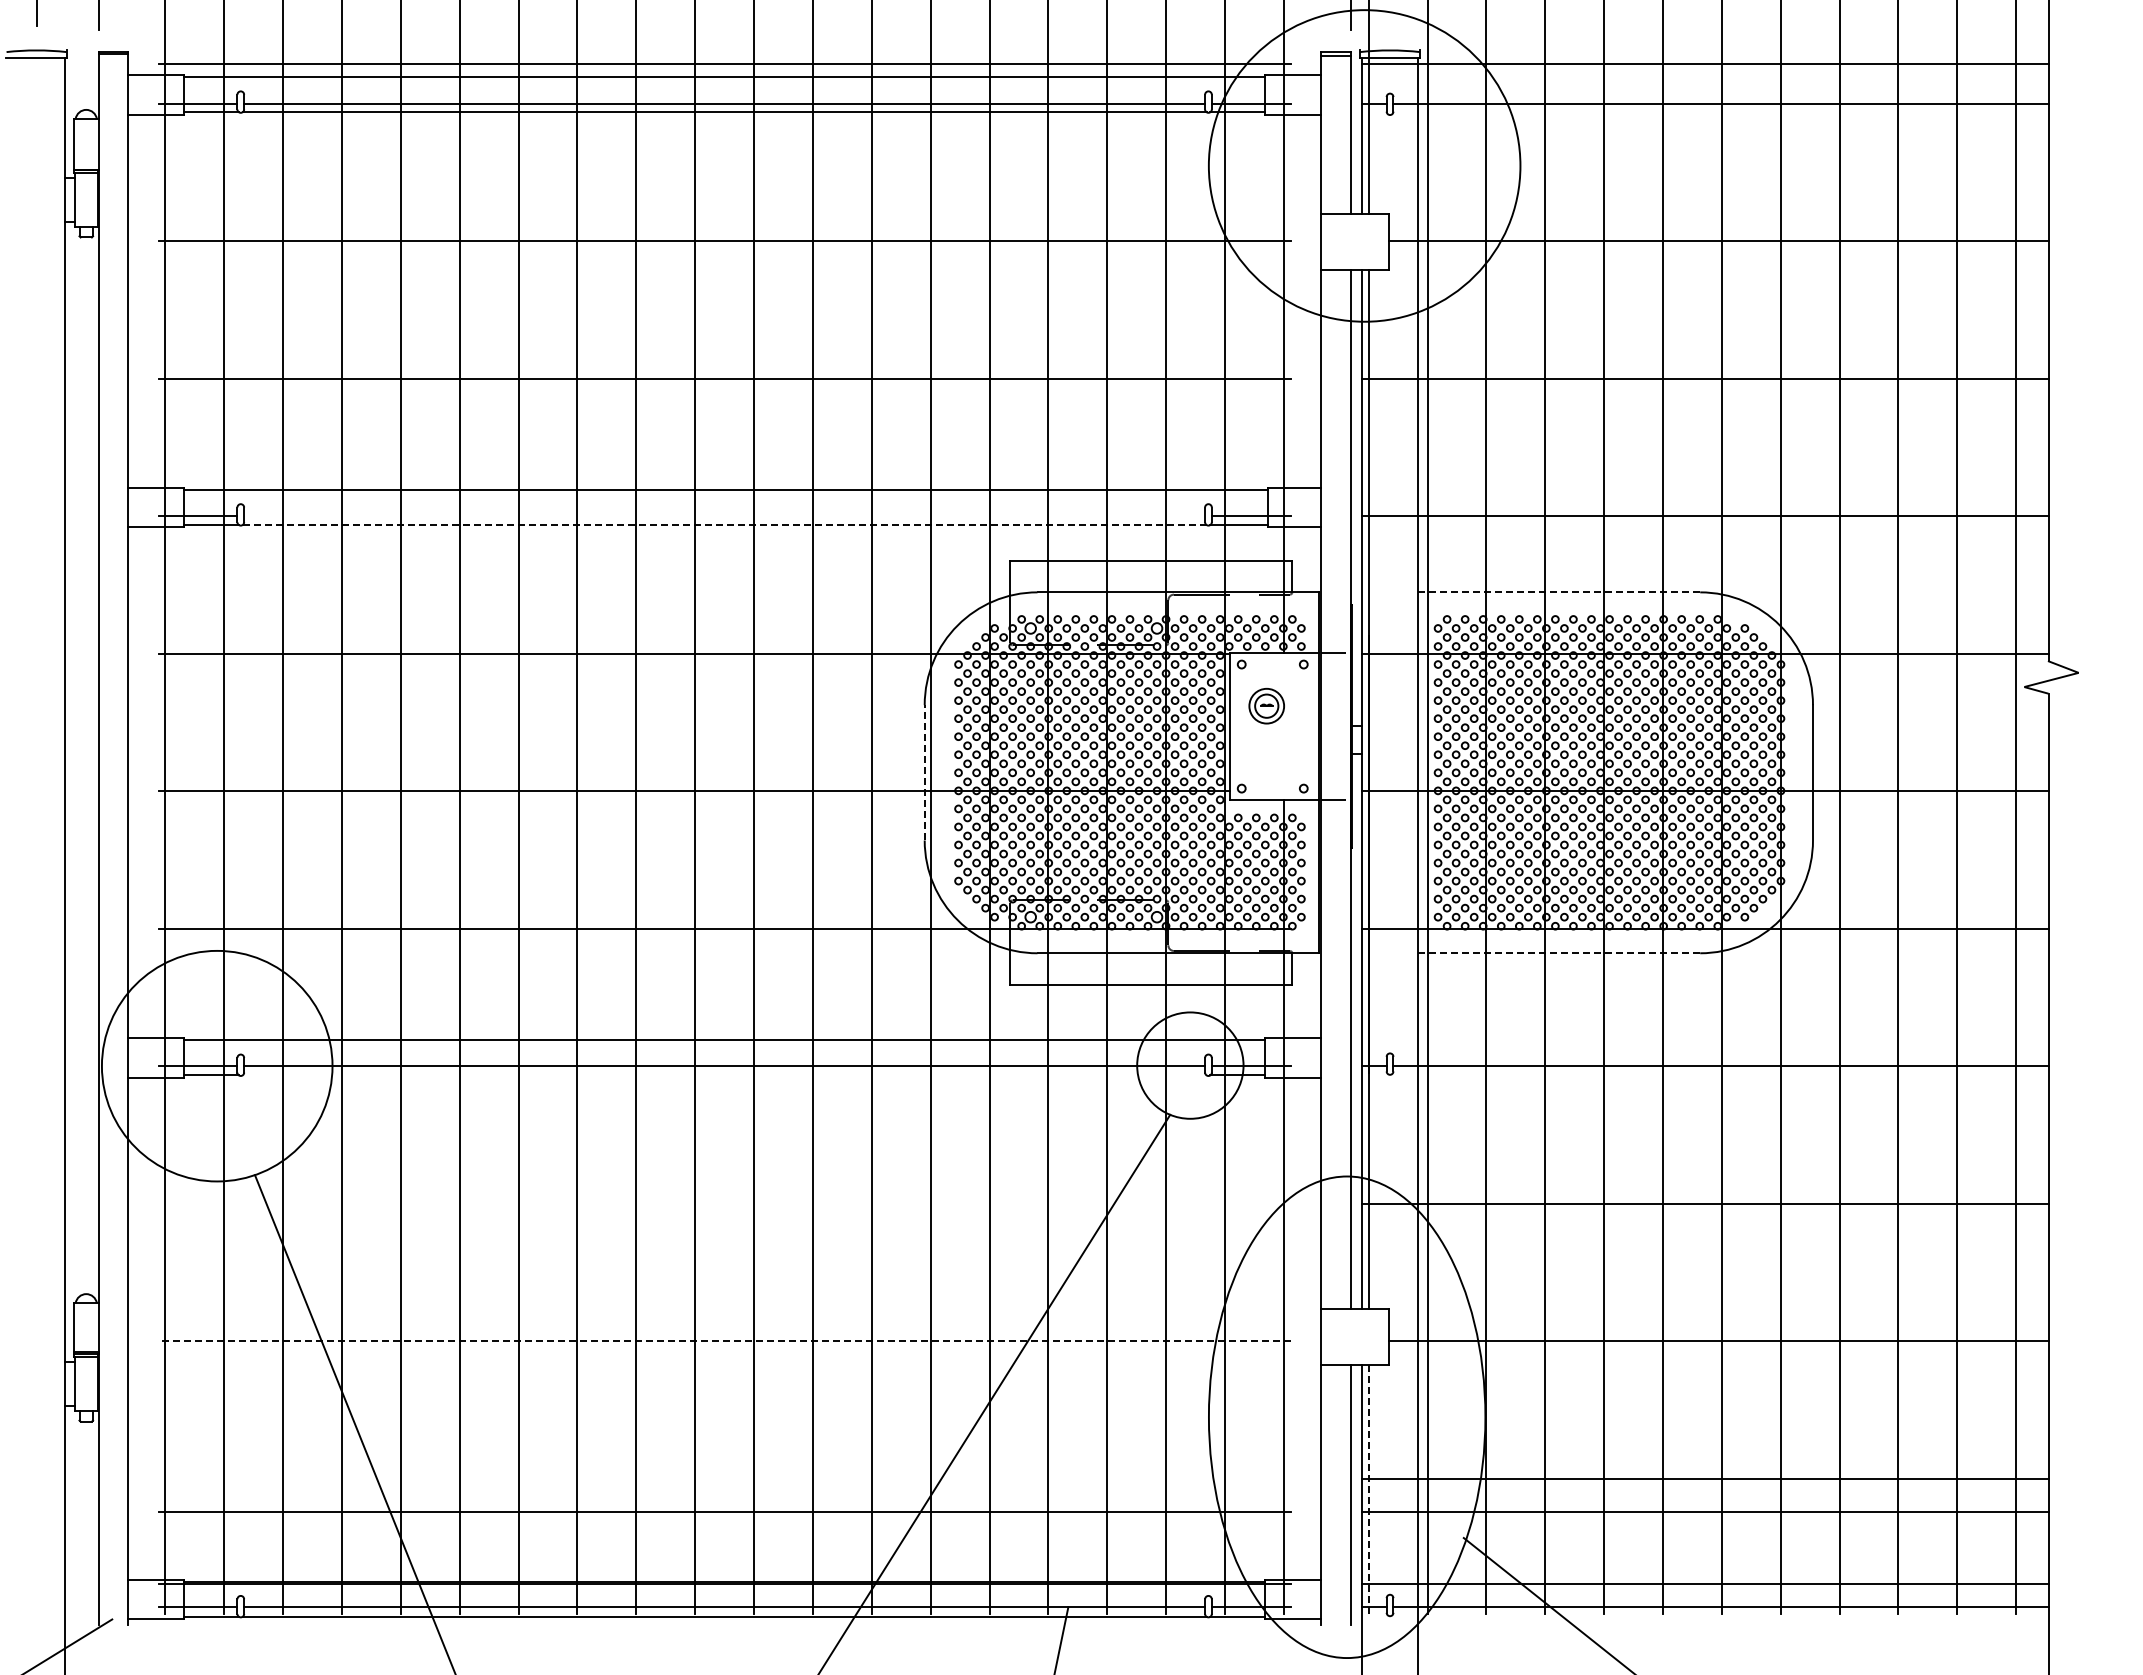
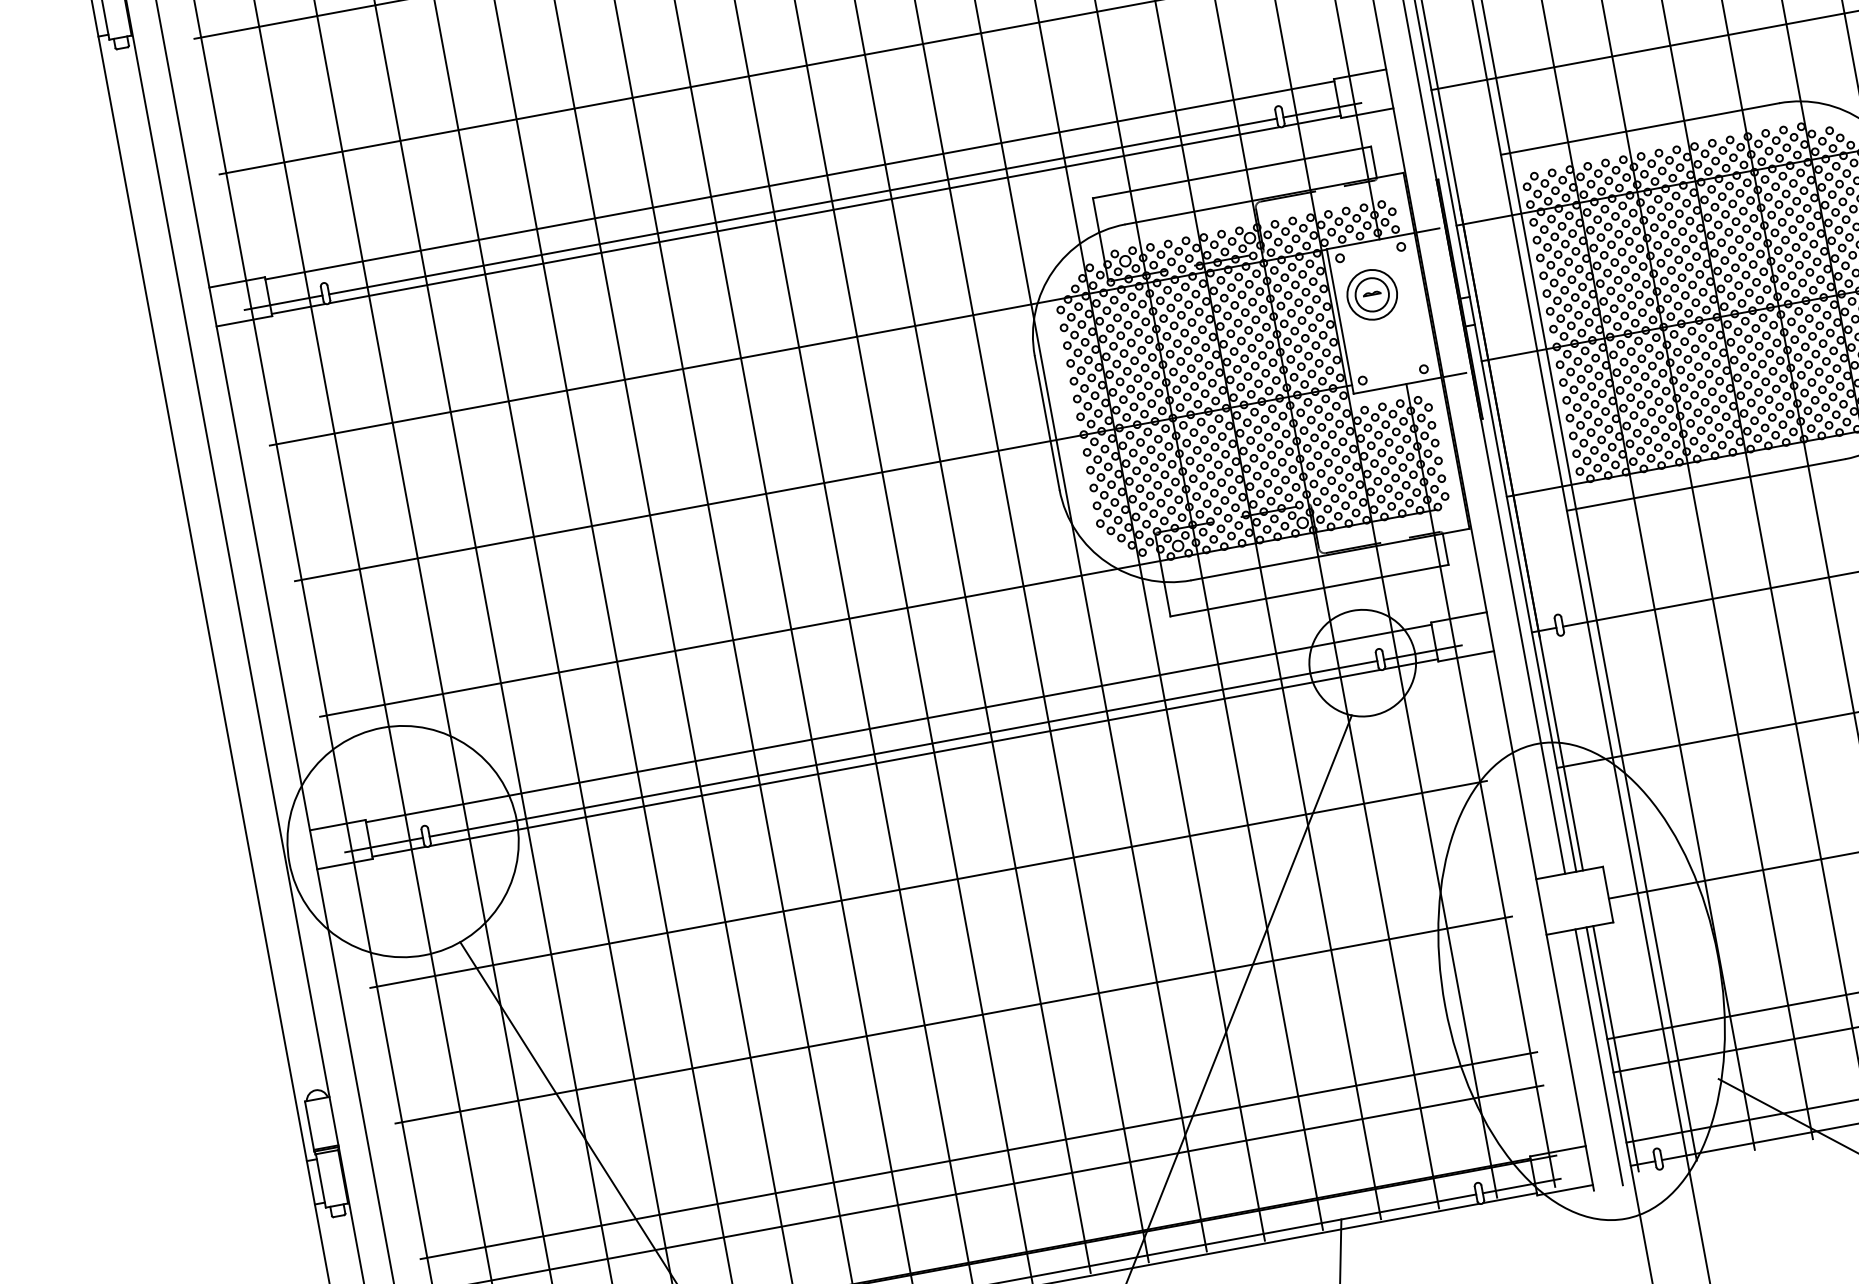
line: (724, 516) -> (802, 206), added
line: (724, 525) -> (804, 215), dashed -> solid
line: (1559, 592) -> (1640, 129), dashed -> solid
part: (1266, 705) -> (1371, 294), size x1.43
line: (924, 772) -> (1046, 422), dashed -> solid
line: (1559, 953) -> (1706, 485), dashed -> solid
line: (724, 1075) -> (905, 758), added
line: (724, 1203) -> (928, 884), added
line: (724, 1341) -> (953, 1020), dashed -> solid
line: (724, 1478) -> (978, 1155), added
line: (1368, 1490) -> (1616, 1049), dashed -> solid

